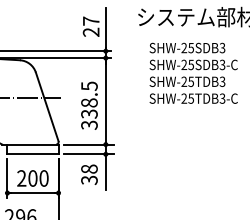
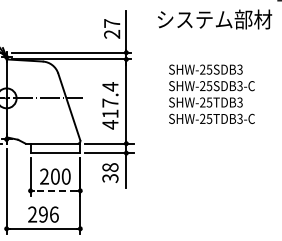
text: (193, 72) -> (211, 93), moved
text: (89, 105) -> (110, 105), 338.5 -> 417.4
line: (33, 192) -> (55, 190), solid -> dashed

